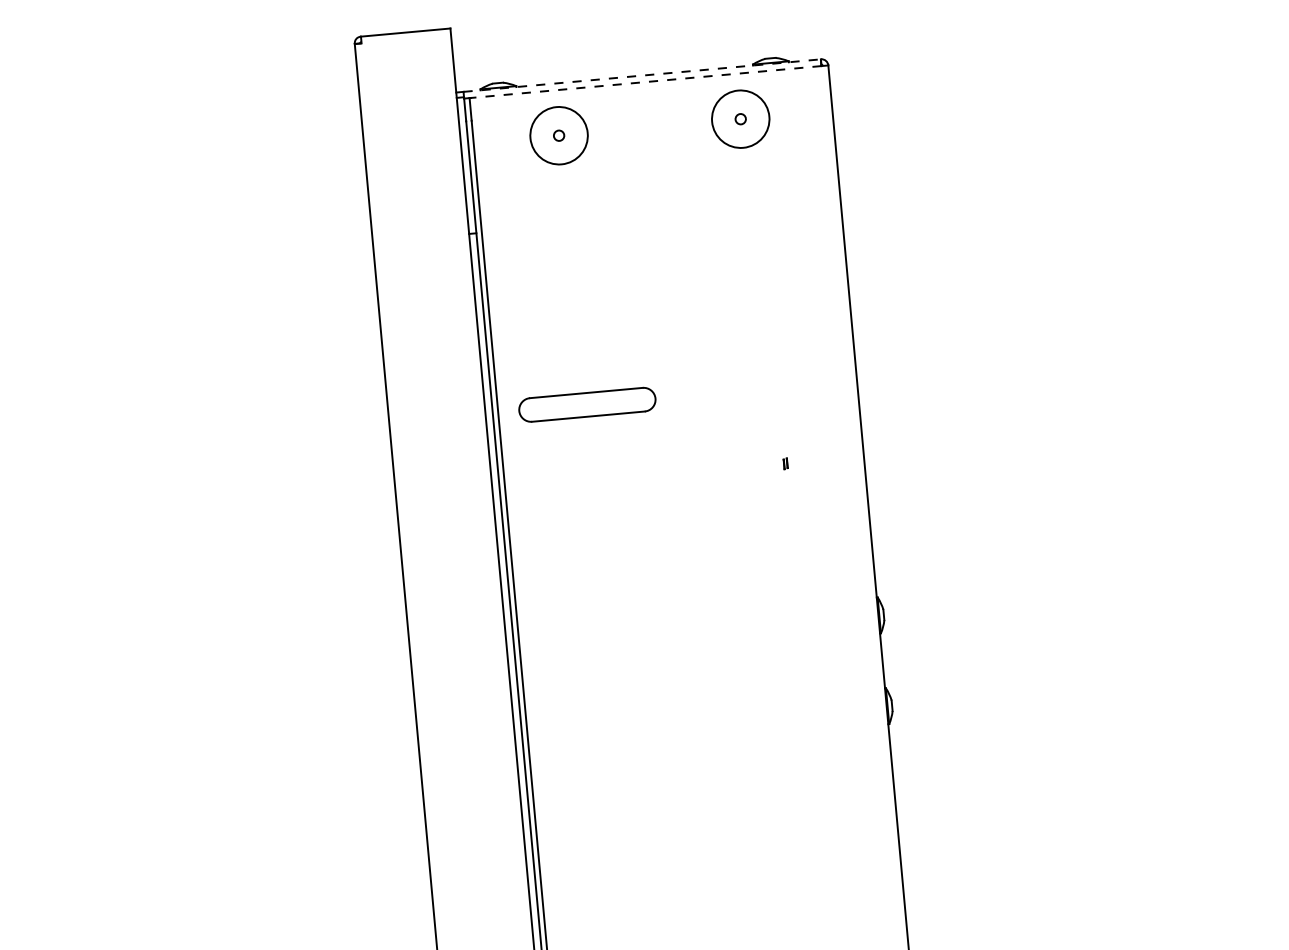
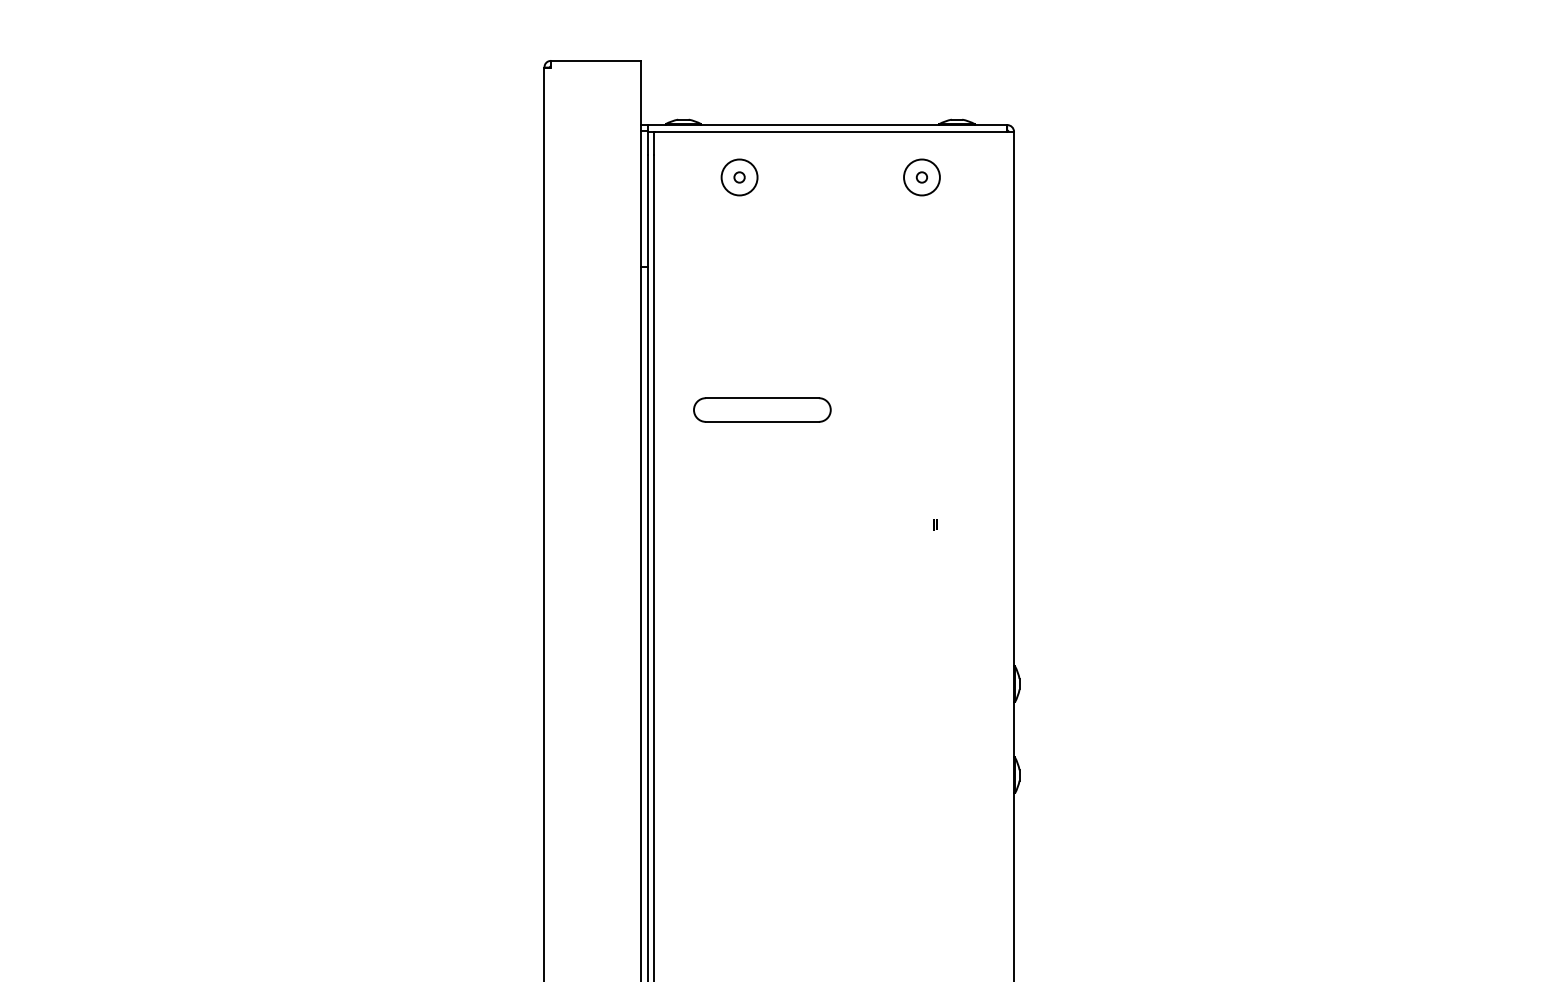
line: (642, 75) -> (828, 125), dashed -> solid
line: (645, 81) -> (830, 131), dashed -> solid
circle: (740, 119) -> (921, 177), size x0.62
circle: (559, 135) -> (739, 177), size x0.62
part: (587, 404) -> (762, 409), moved

